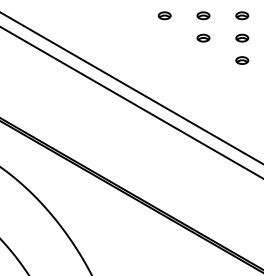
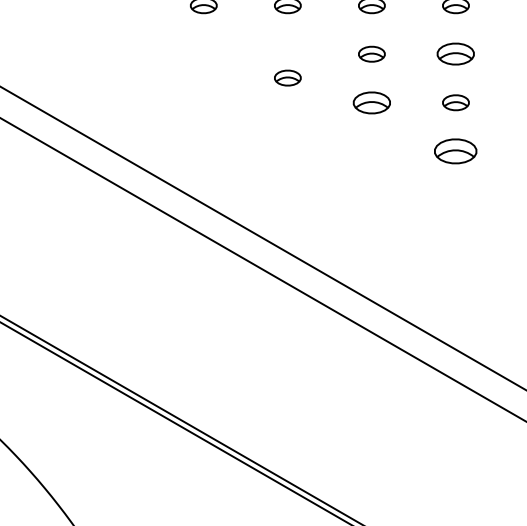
part: (164, 15) -> (287, 77), moved
part: (242, 15) -> (456, 53), size x1.4
part: (203, 37) -> (371, 101), size x1.4
part: (242, 60) -> (456, 151), size x1.6

